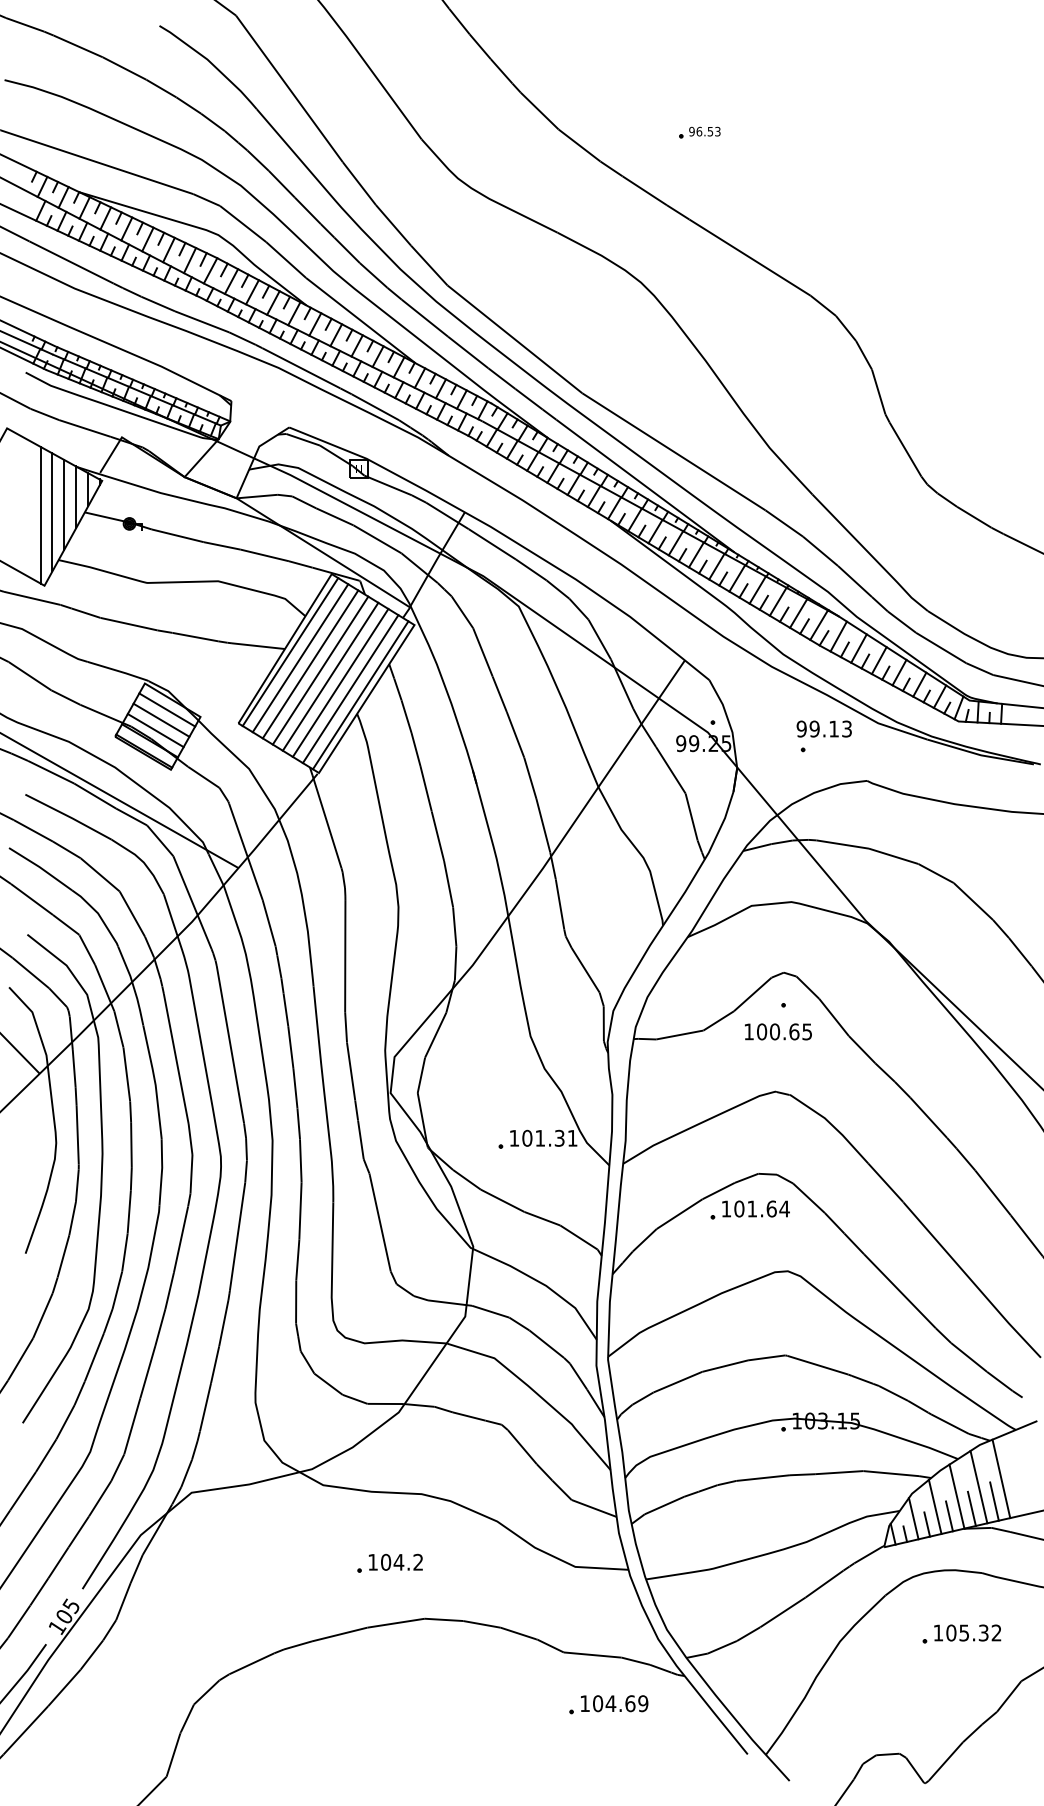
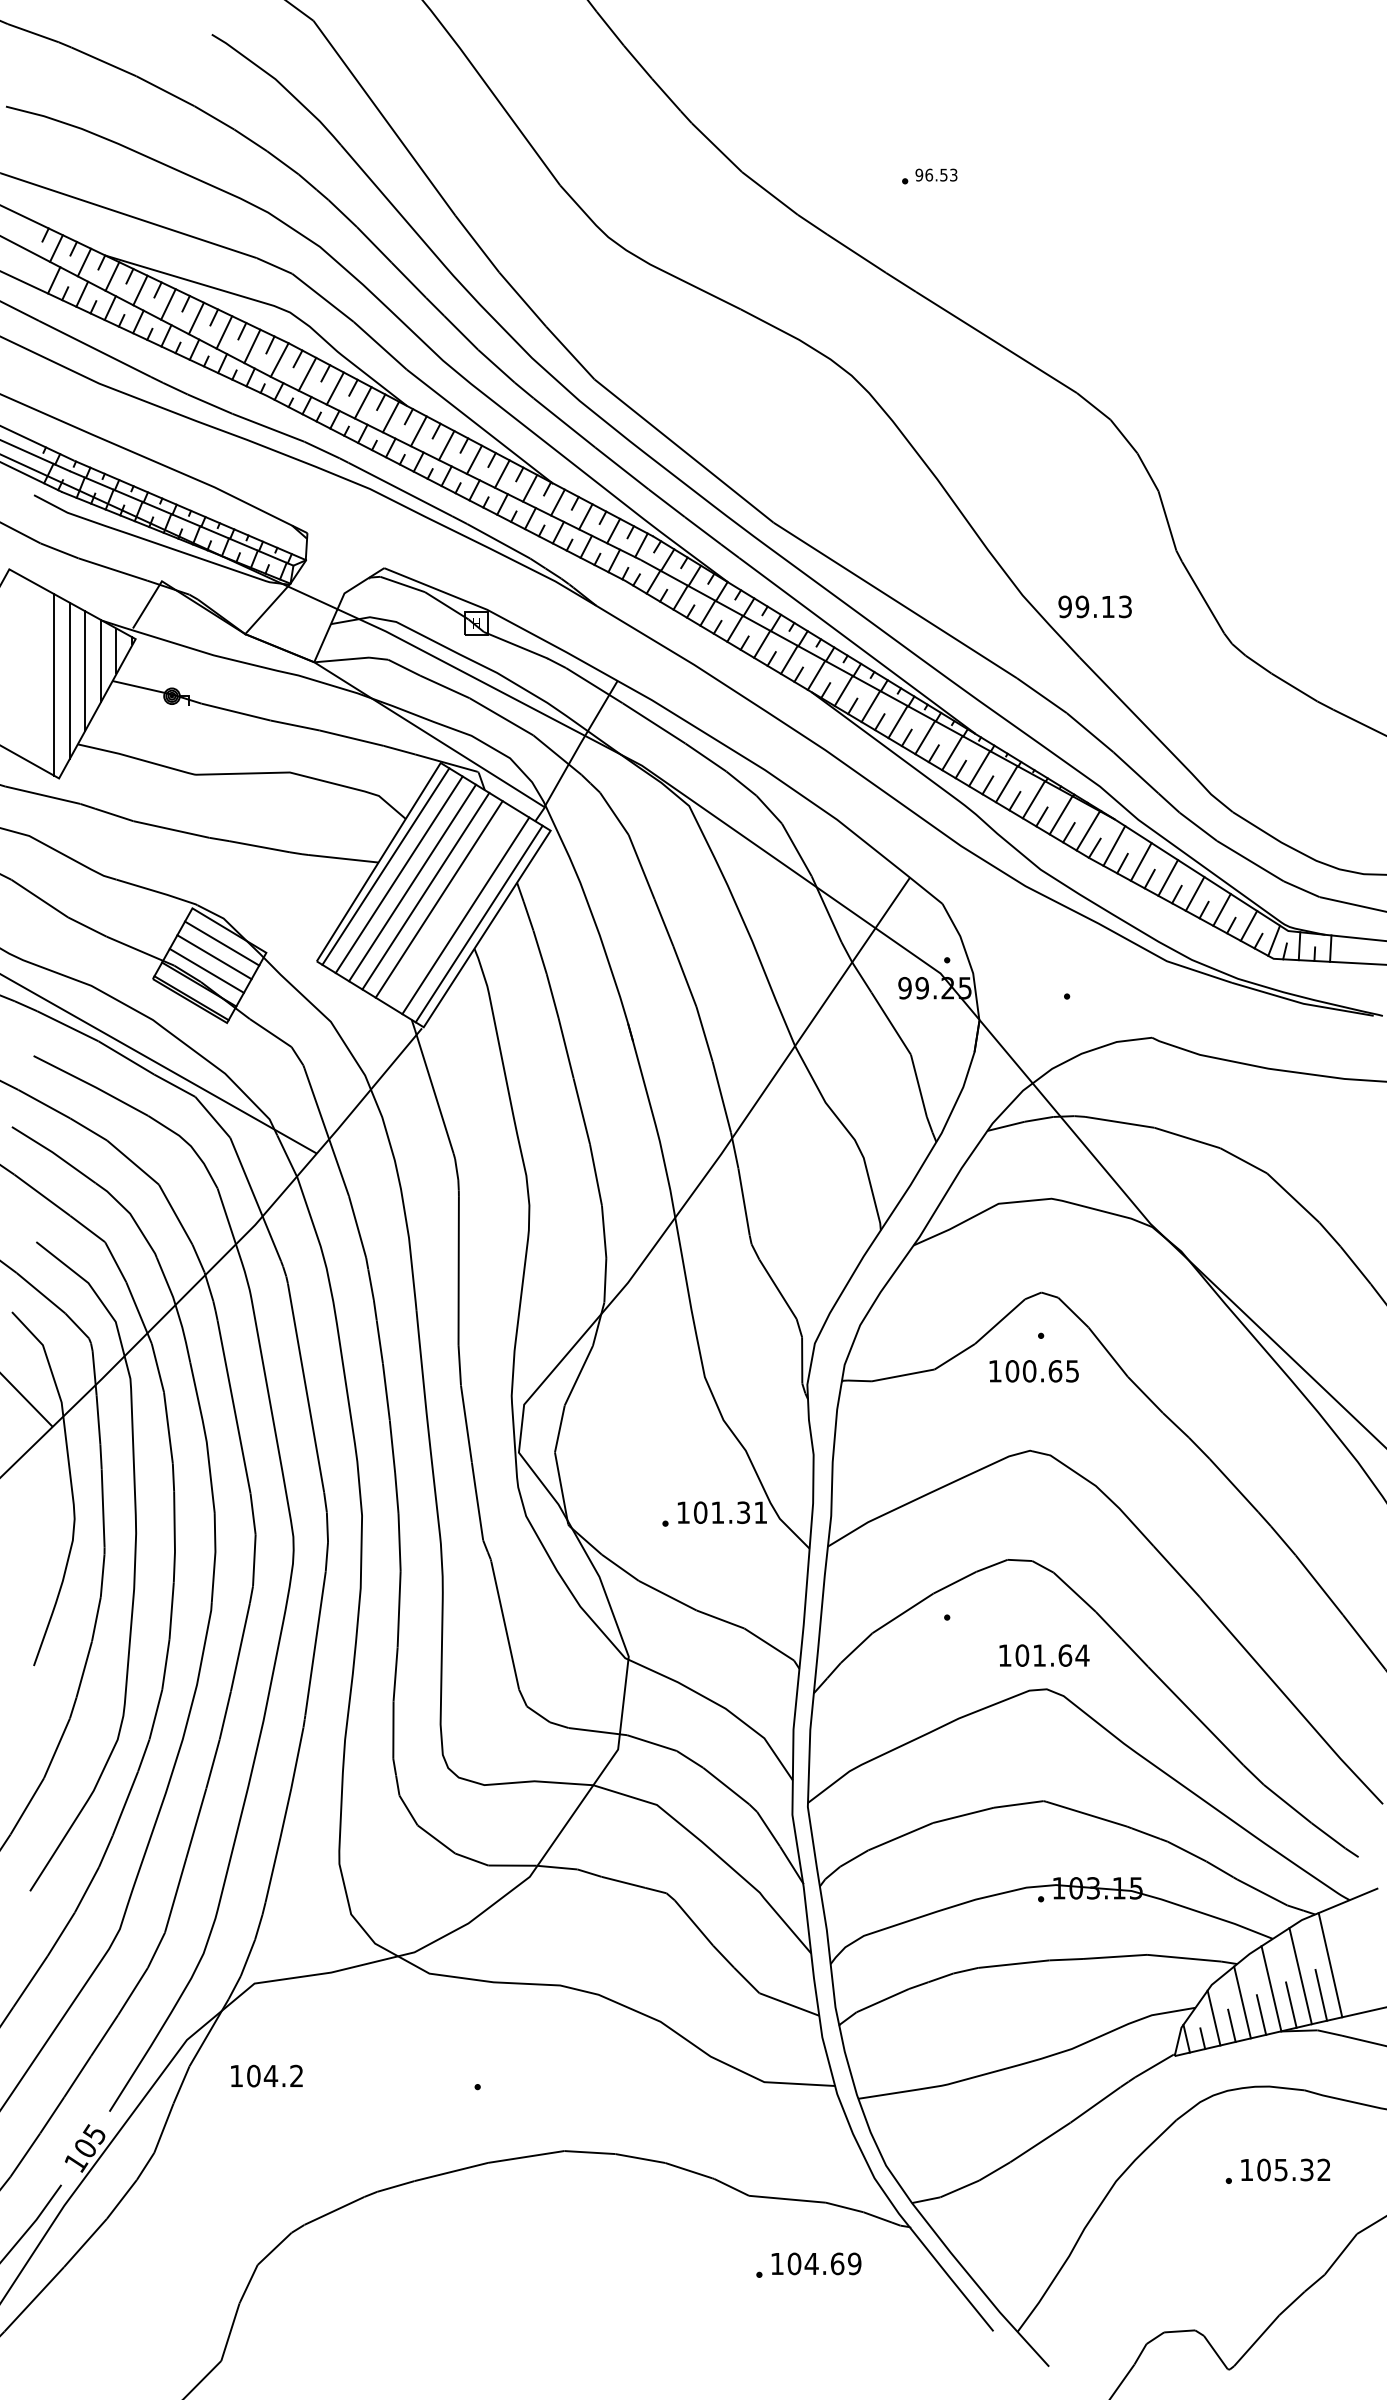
line: (340, 682) -> (452, 907), removed
text: (823, 728) -> (1094, 606), moved
text: (756, 1208) -> (1044, 1655), moved
text: (395, 1561) -> (266, 2075), moved

